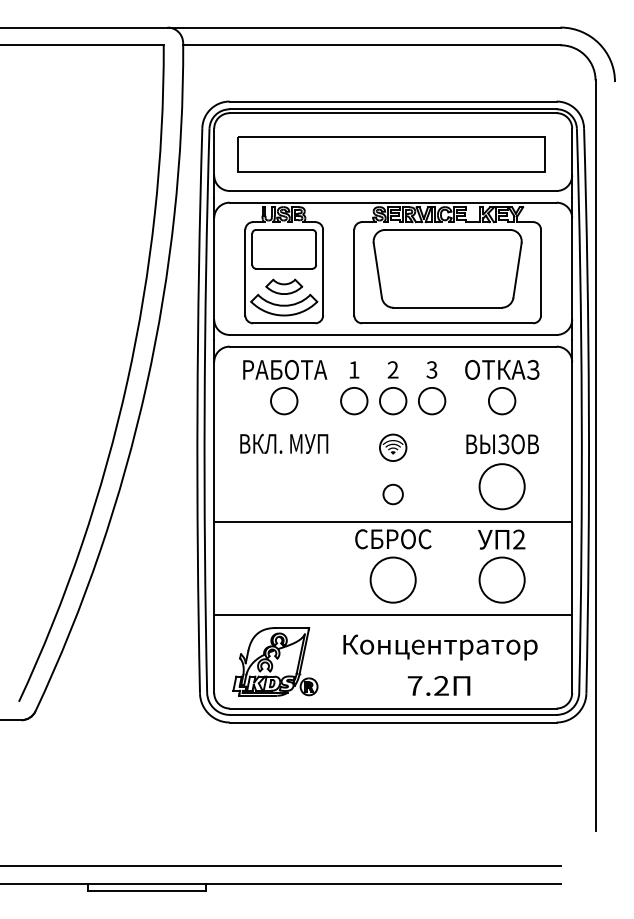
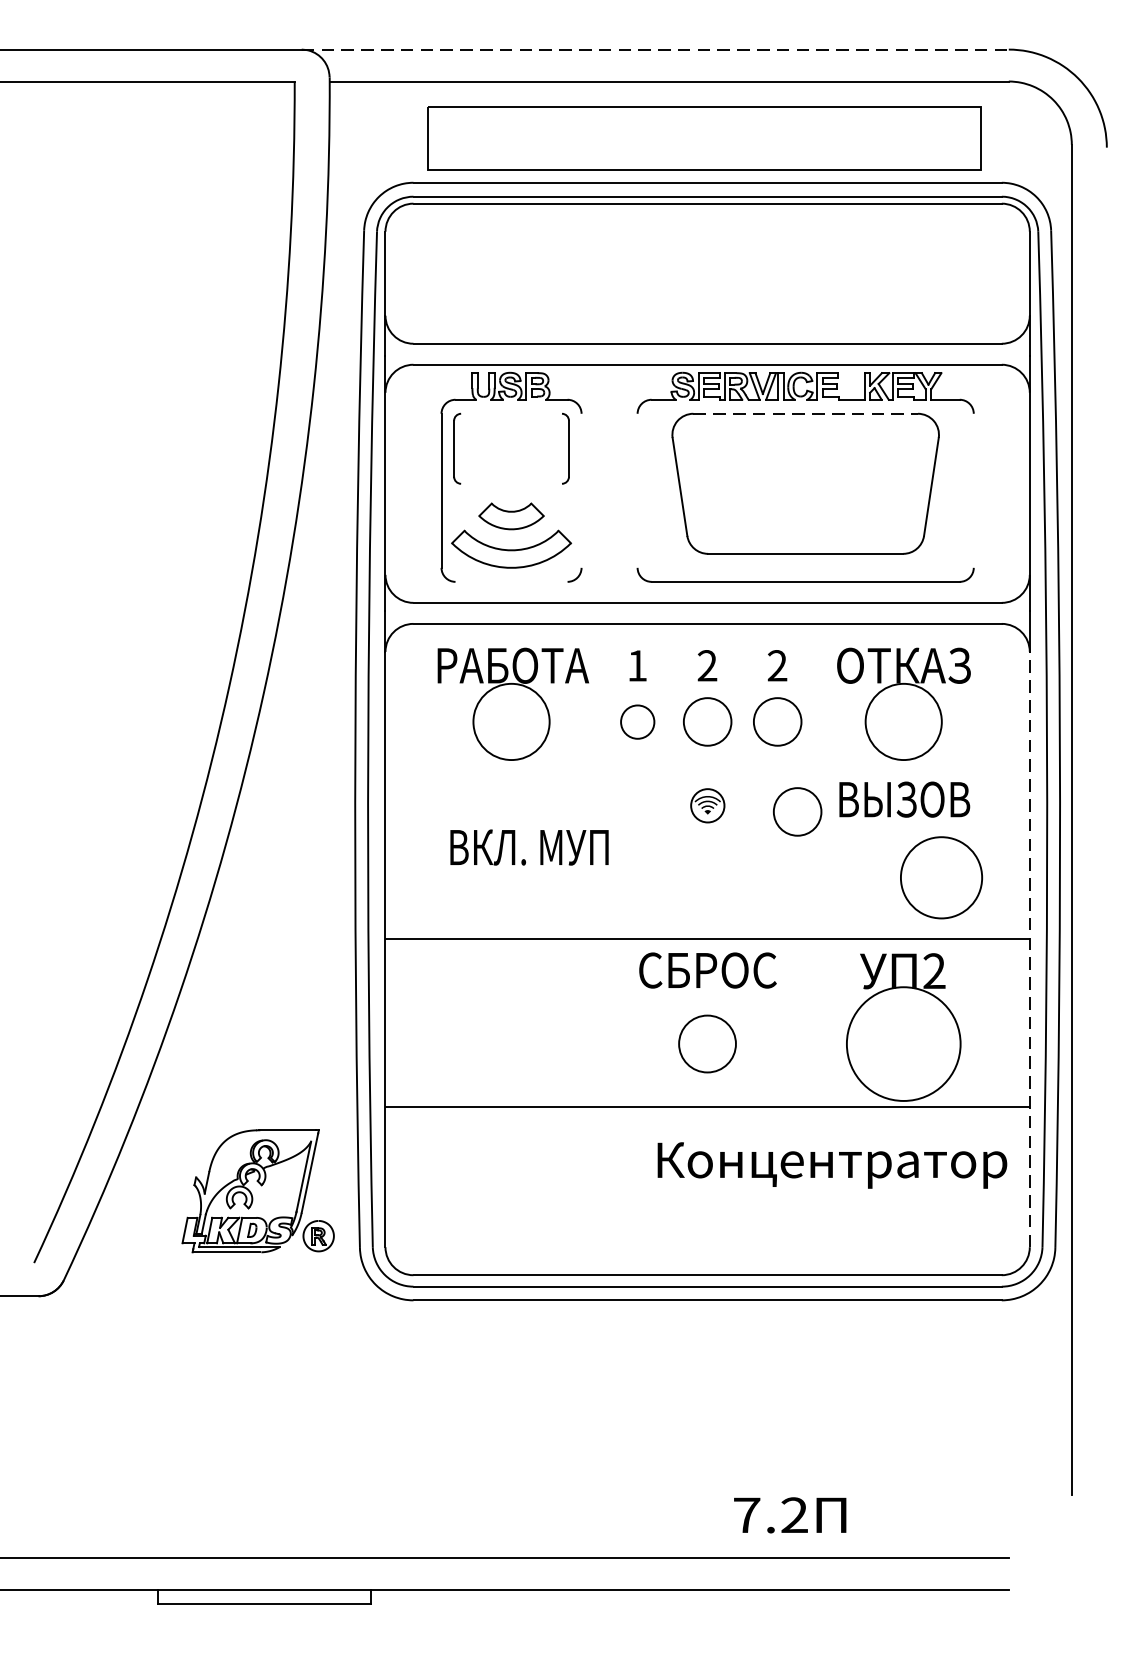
line: (364, 27) -> (655, 49), solid -> dashed
part: (391, 154) -> (704, 139), moved
line: (284, 229) -> (512, 413), removed
line: (448, 229) -> (807, 413), solid -> dashed
line: (284, 268) -> (512, 483), removed
line: (323, 272) -> (582, 490), removed
line: (354, 272) -> (637, 490), removed
line: (541, 272) -> (974, 490), removed
line: (284, 323) -> (512, 582), removed
text: (431, 369) -> (776, 665), 3 -> 2
circle: (284, 400) -> (512, 720), size x1.6
circle: (501, 400) -> (902, 720), size x1.6
circle: (354, 401) -> (637, 722), size x0.7
text: (284, 443) -> (530, 846), moved
part: (393, 447) -> (708, 805), size x0.7
circle: (443, 451) -> (798, 812), added
circle: (501, 486) -> (940, 877), moved
circle: (392, 494) -> (706, 889), removed
line: (572, 527) -> (1030, 949), solid -> dashed
circle: (392, 579) -> (706, 1042), size x0.7
circle: (501, 579) -> (902, 1042), size x1.4
text: (440, 647) -> (832, 1165), moved
part: (275, 661) -> (258, 1190), moved
text: (438, 685) -> (789, 1514), moved

